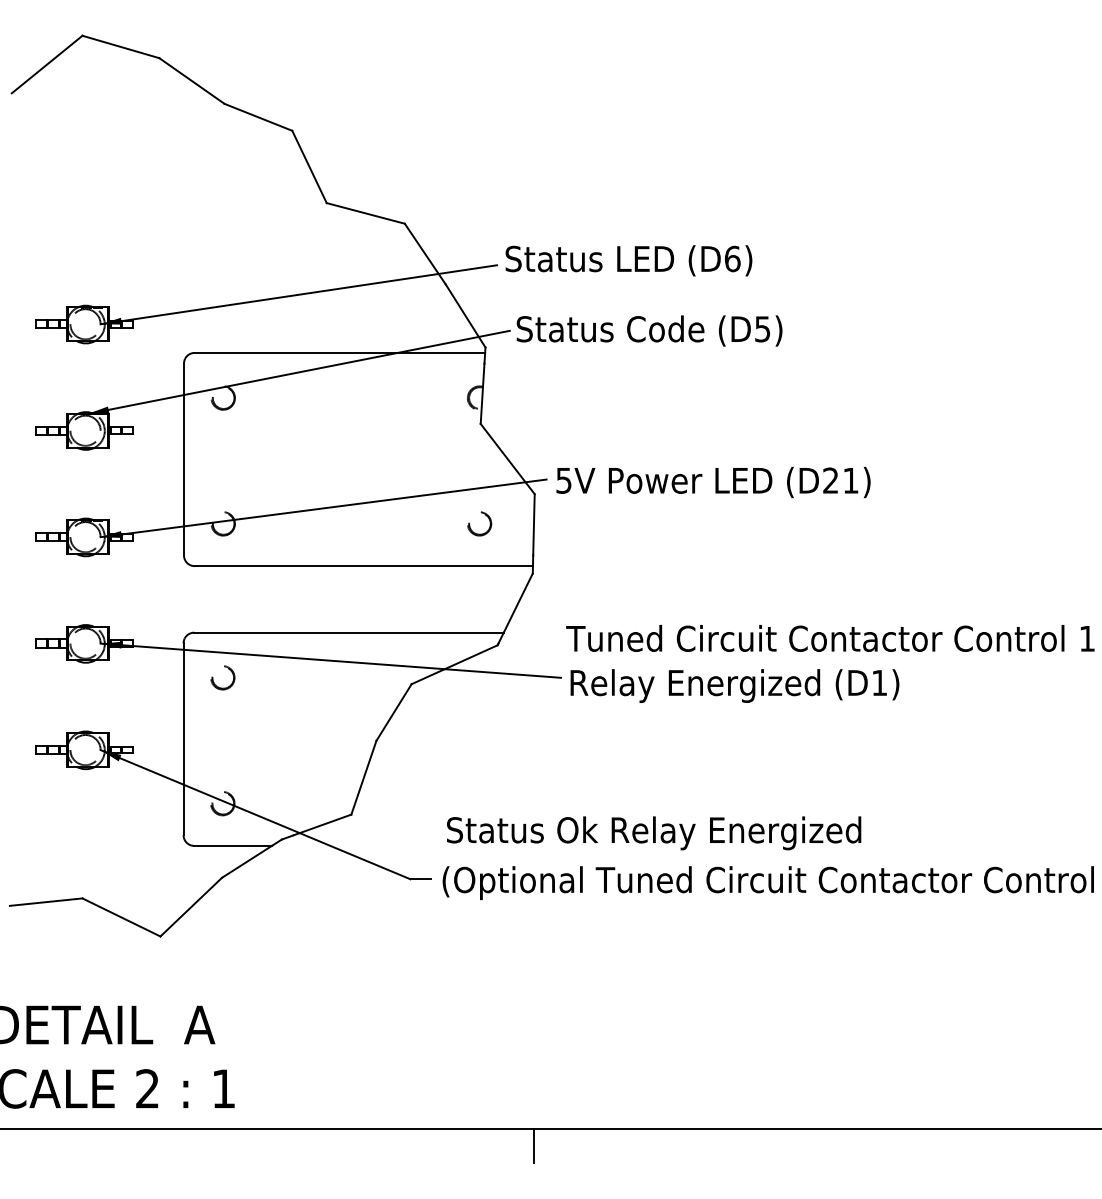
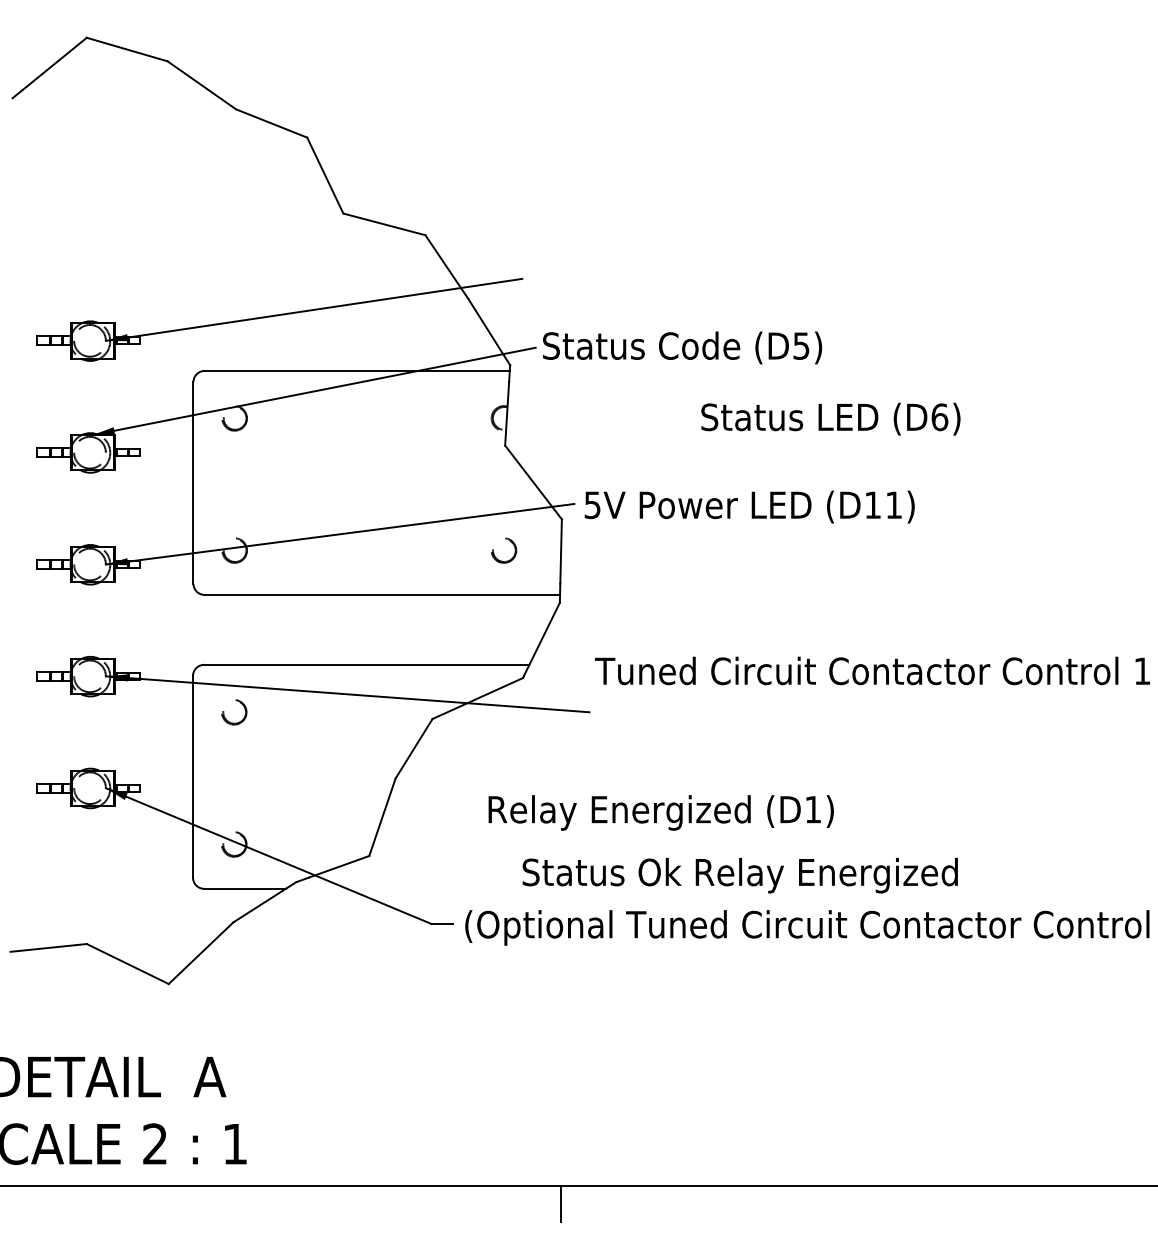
text: (628, 260) -> (830, 418), moved
text: (830, 480) -> (872, 504), (D21) -> (D11)
text: (734, 685) -> (660, 812), moved
text: (653, 833) -> (739, 875), moved

